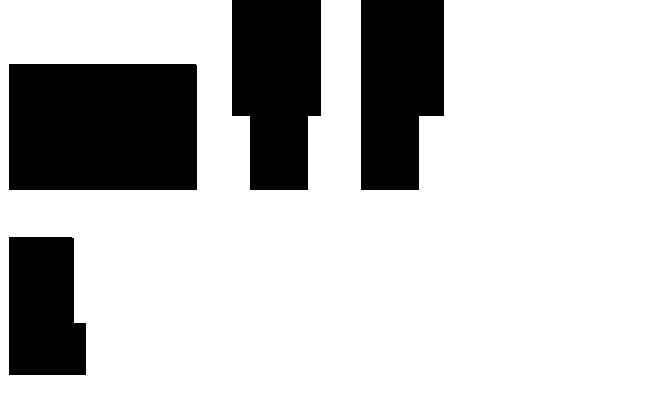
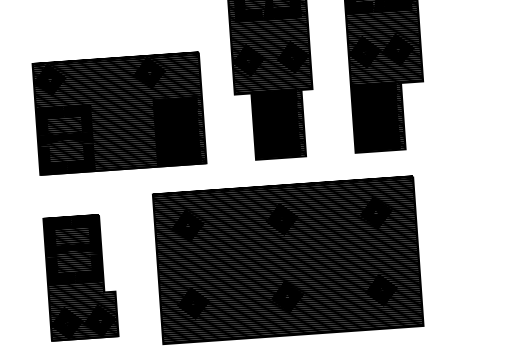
part: (278, 302) -> (287, 259), added

